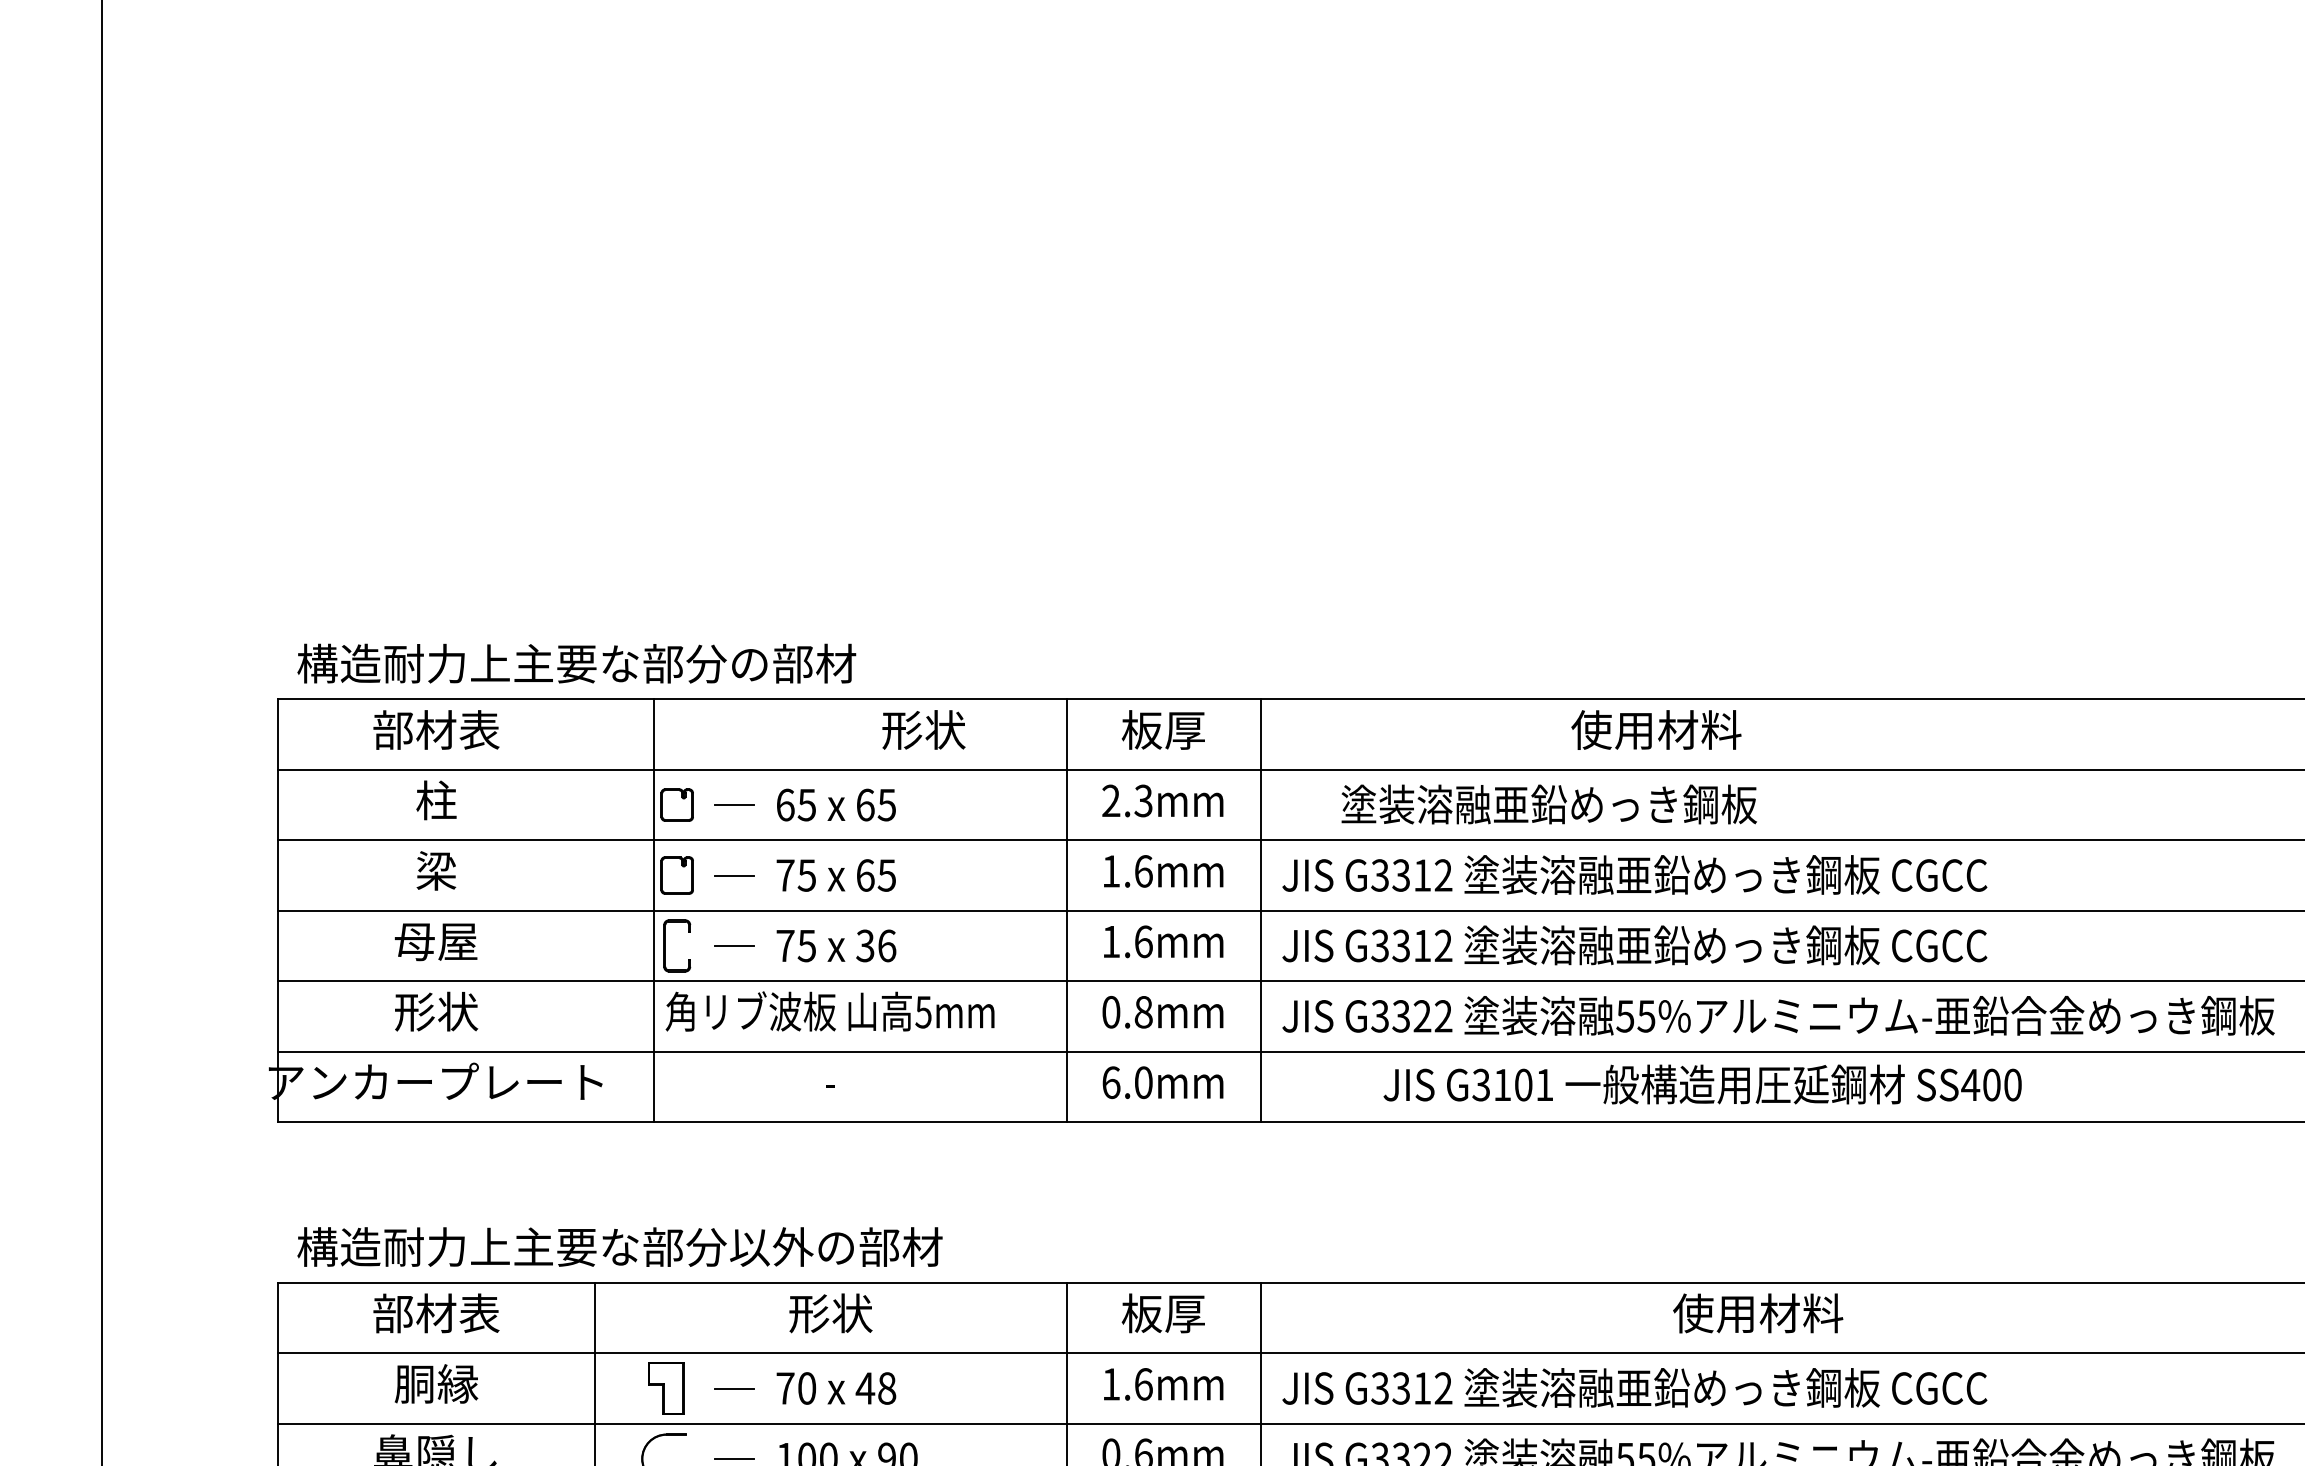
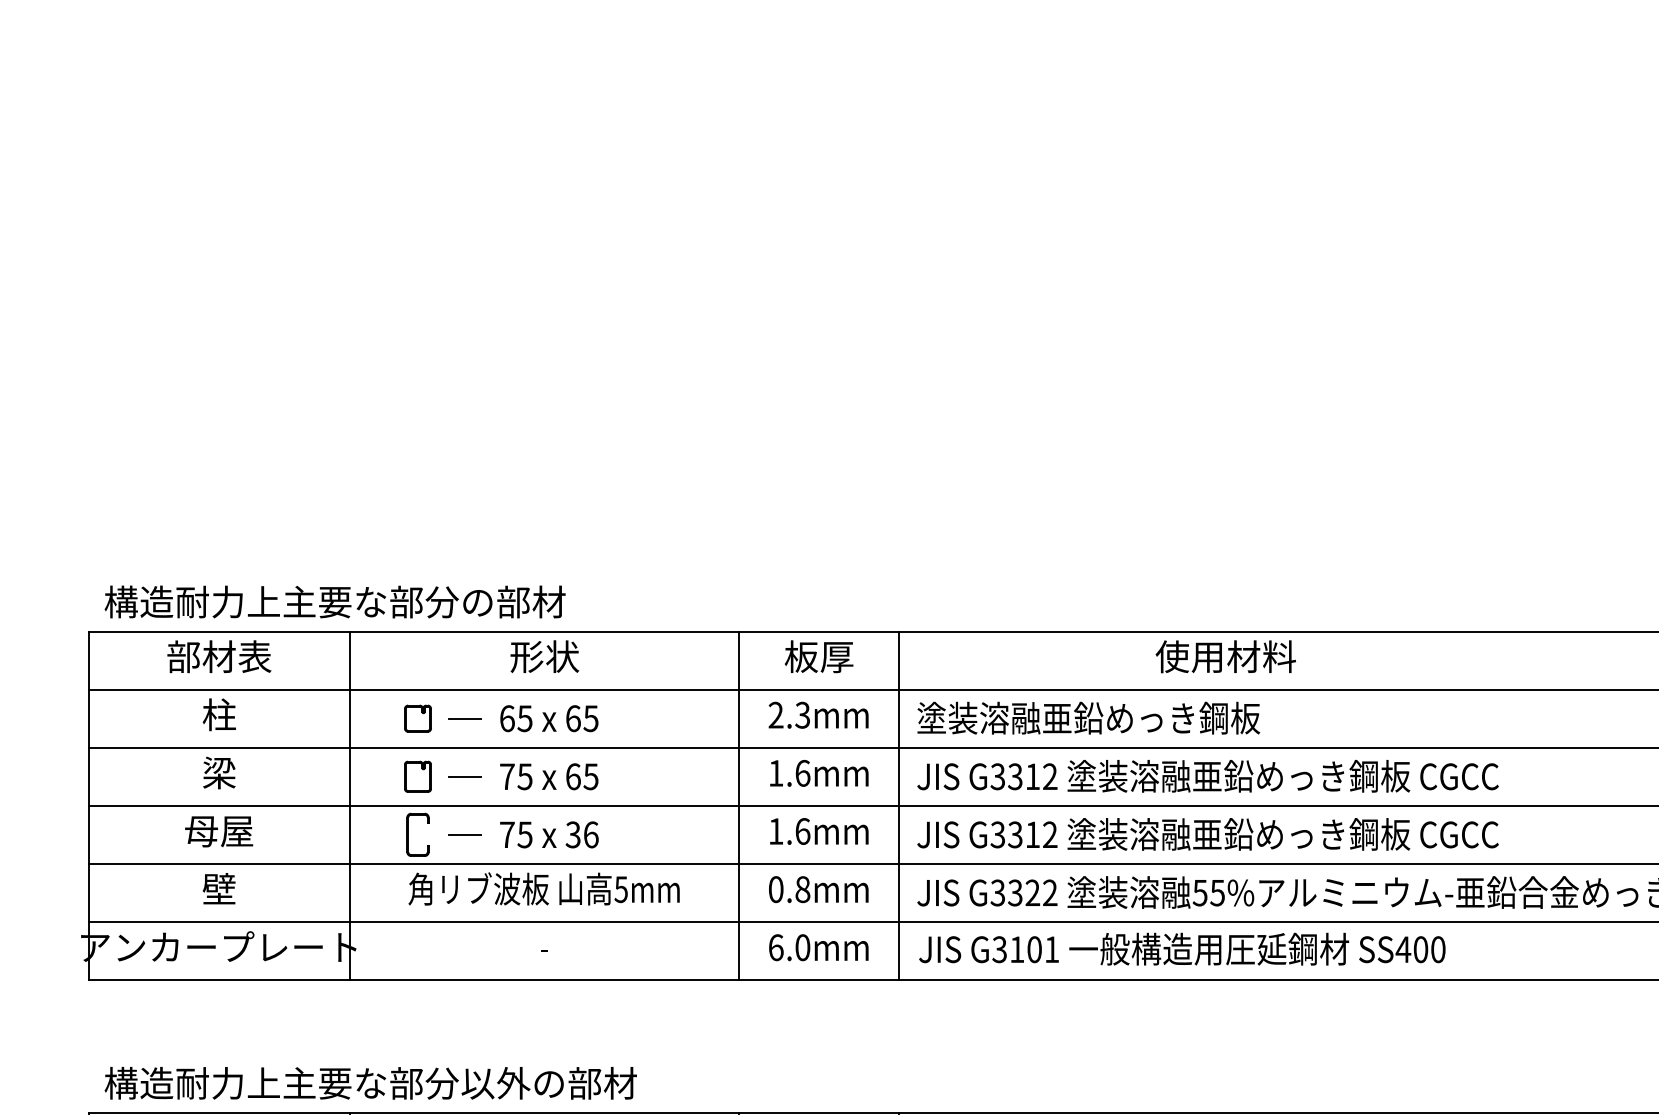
text: (923, 729) -> (544, 656), moved
text: (1548, 804) -> (1088, 718), moved
line: (653, 910) -> (349, 805), moved
text: (436, 1011) -> (219, 888), 形状 -> 壁
text: (1702, 1084) -> (1182, 949), moved

